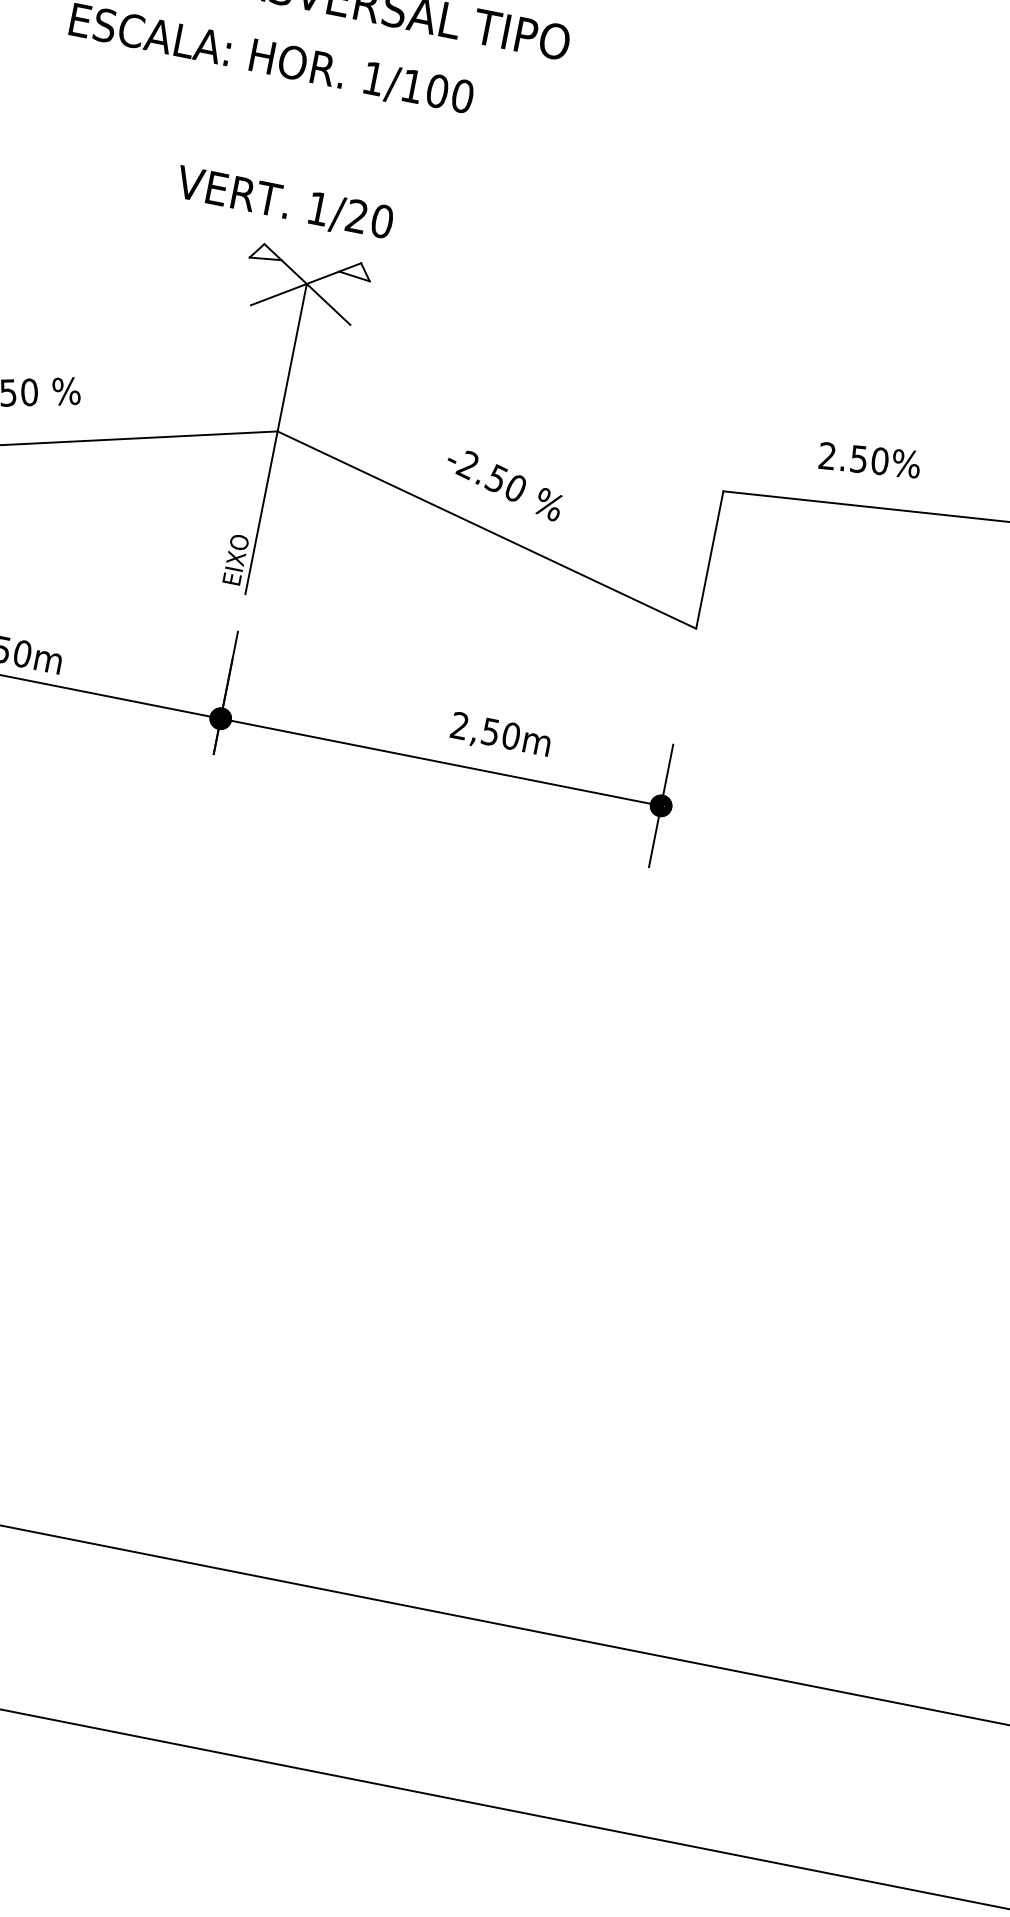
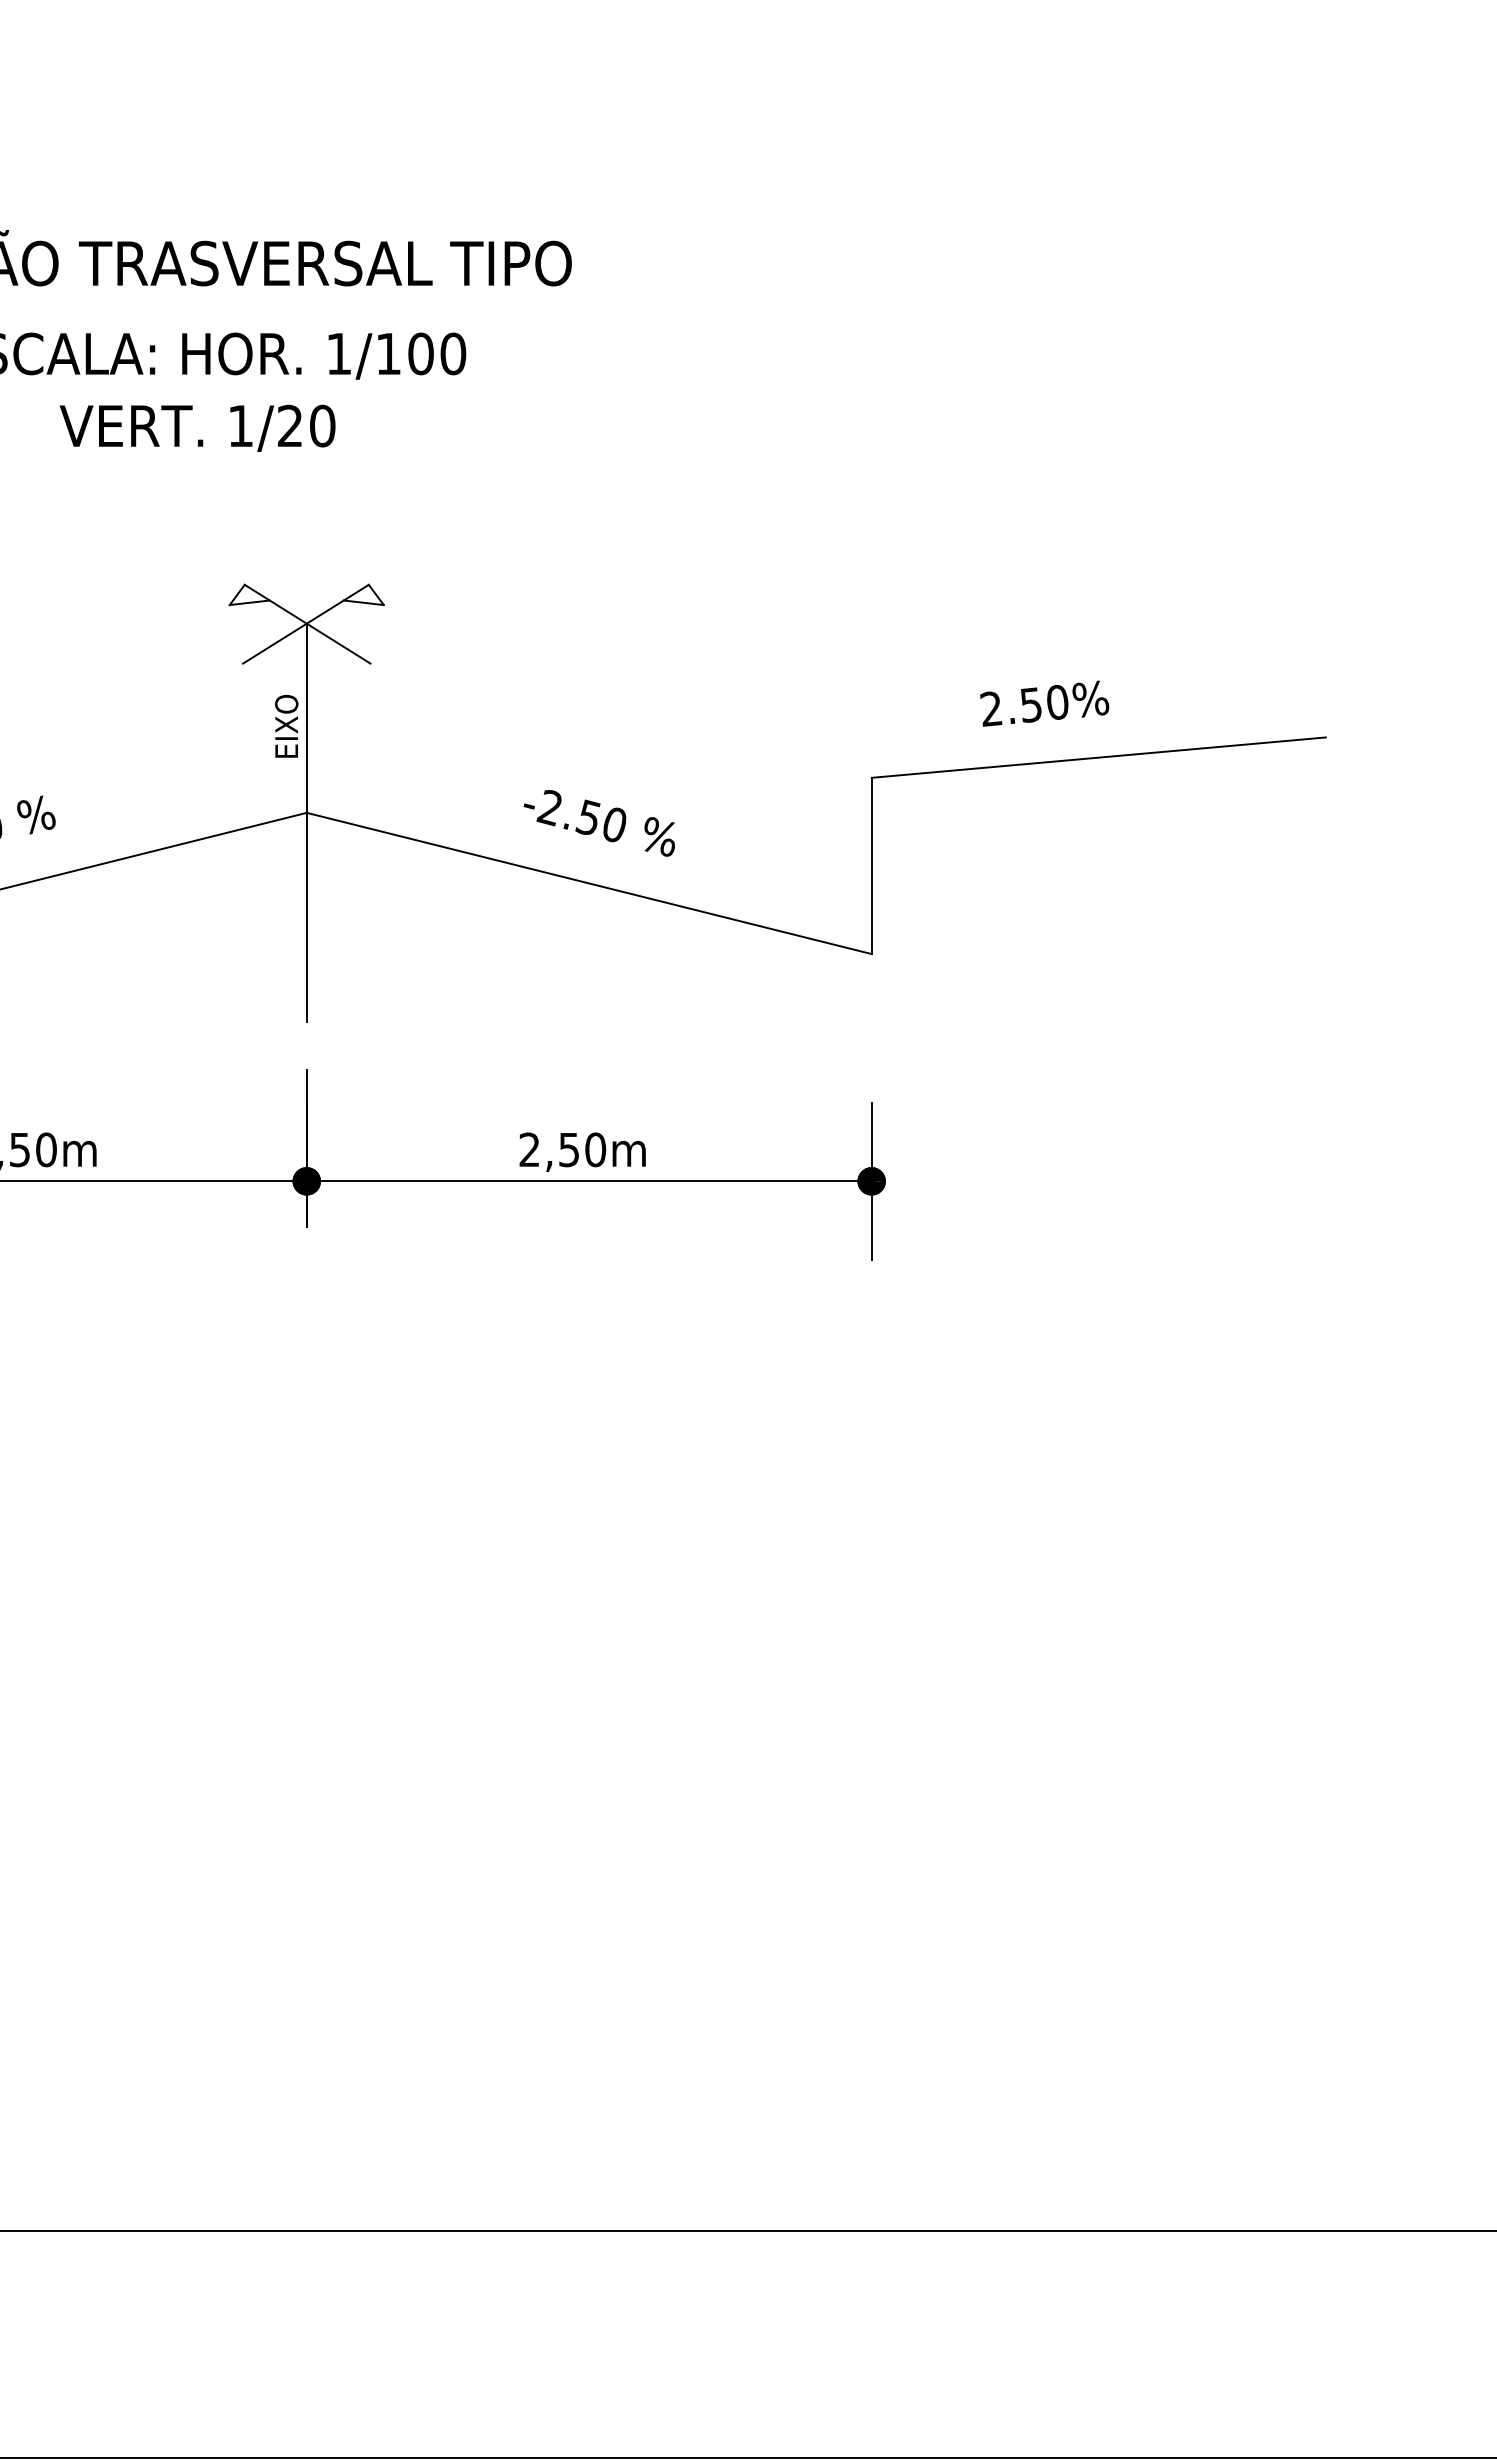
text: (284, 203) -> (197, 427), moved
text: (235, 559) -> (286, 725), moved
text: (500, 735) -> (582, 1151), moved

